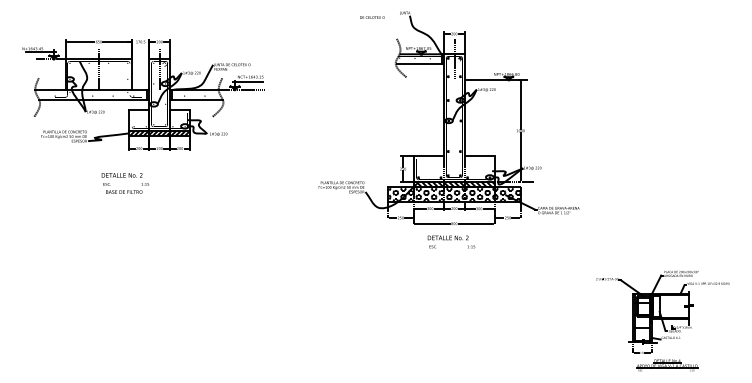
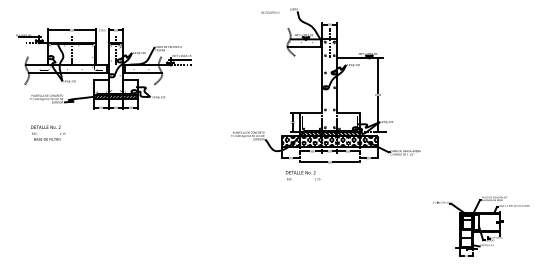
text: (124, 183) -> (47, 133), moved
text: (451, 241) -> (303, 175), moved
part: (667, 365) -> (484, 265), removed

